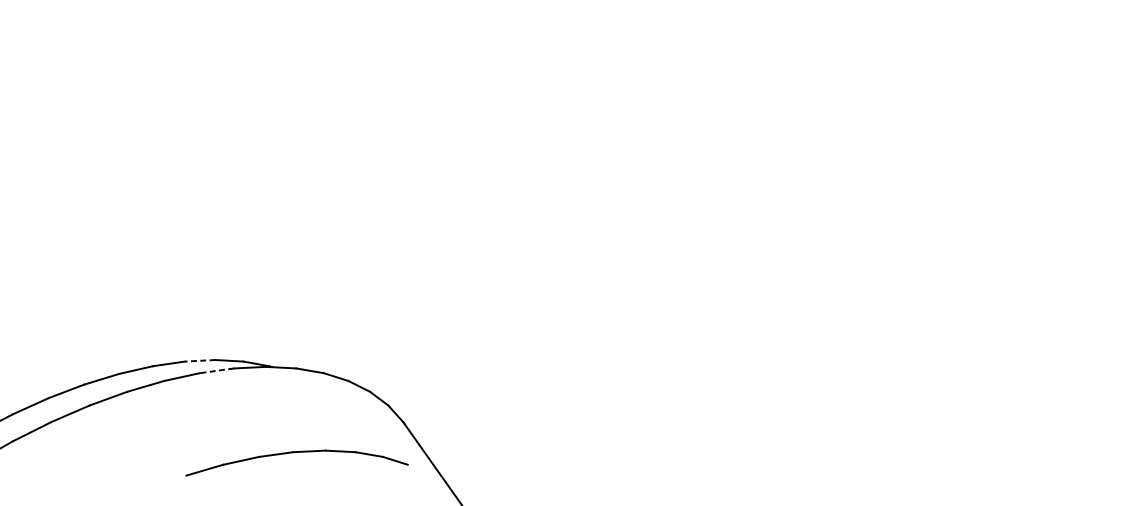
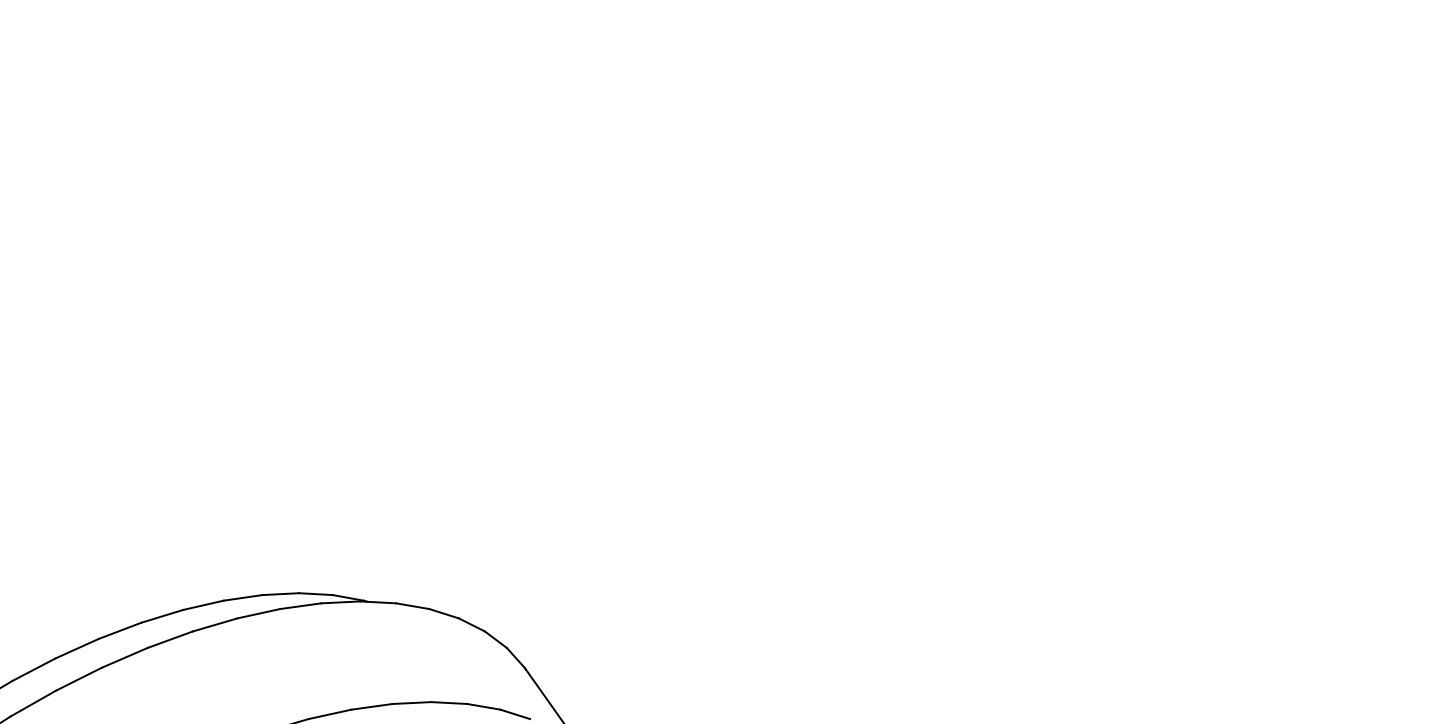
line: (200, 361) -> (280, 594), dashed -> solid
line: (216, 371) -> (300, 606), dashed -> solid

